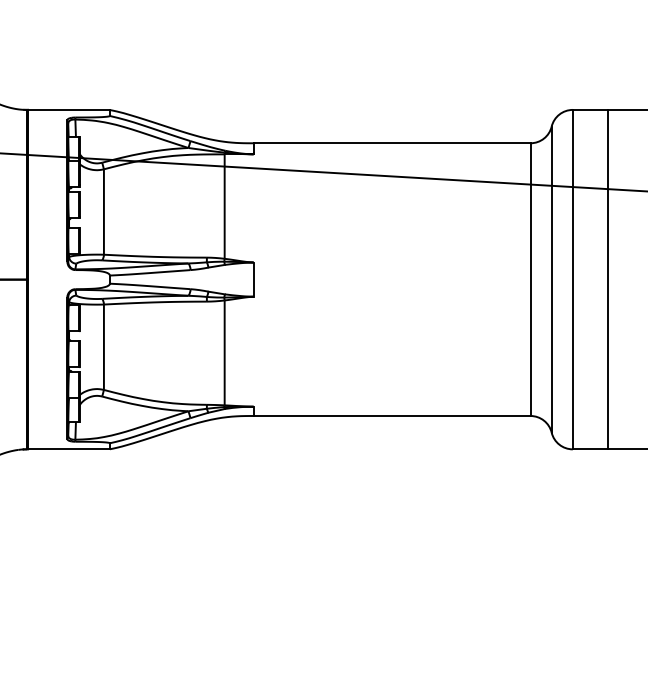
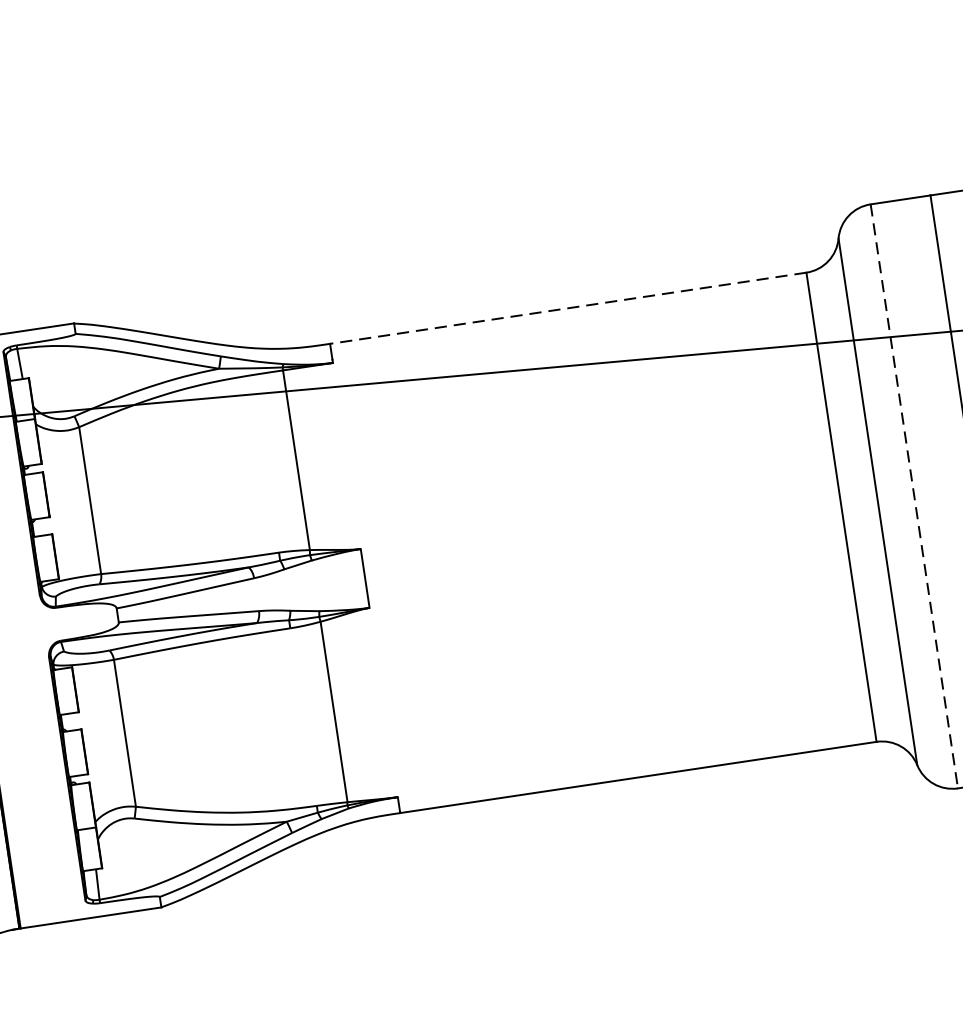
line: (391, 143) -> (567, 308), solid -> dashed
line: (572, 279) -> (913, 496), solid -> dashed

